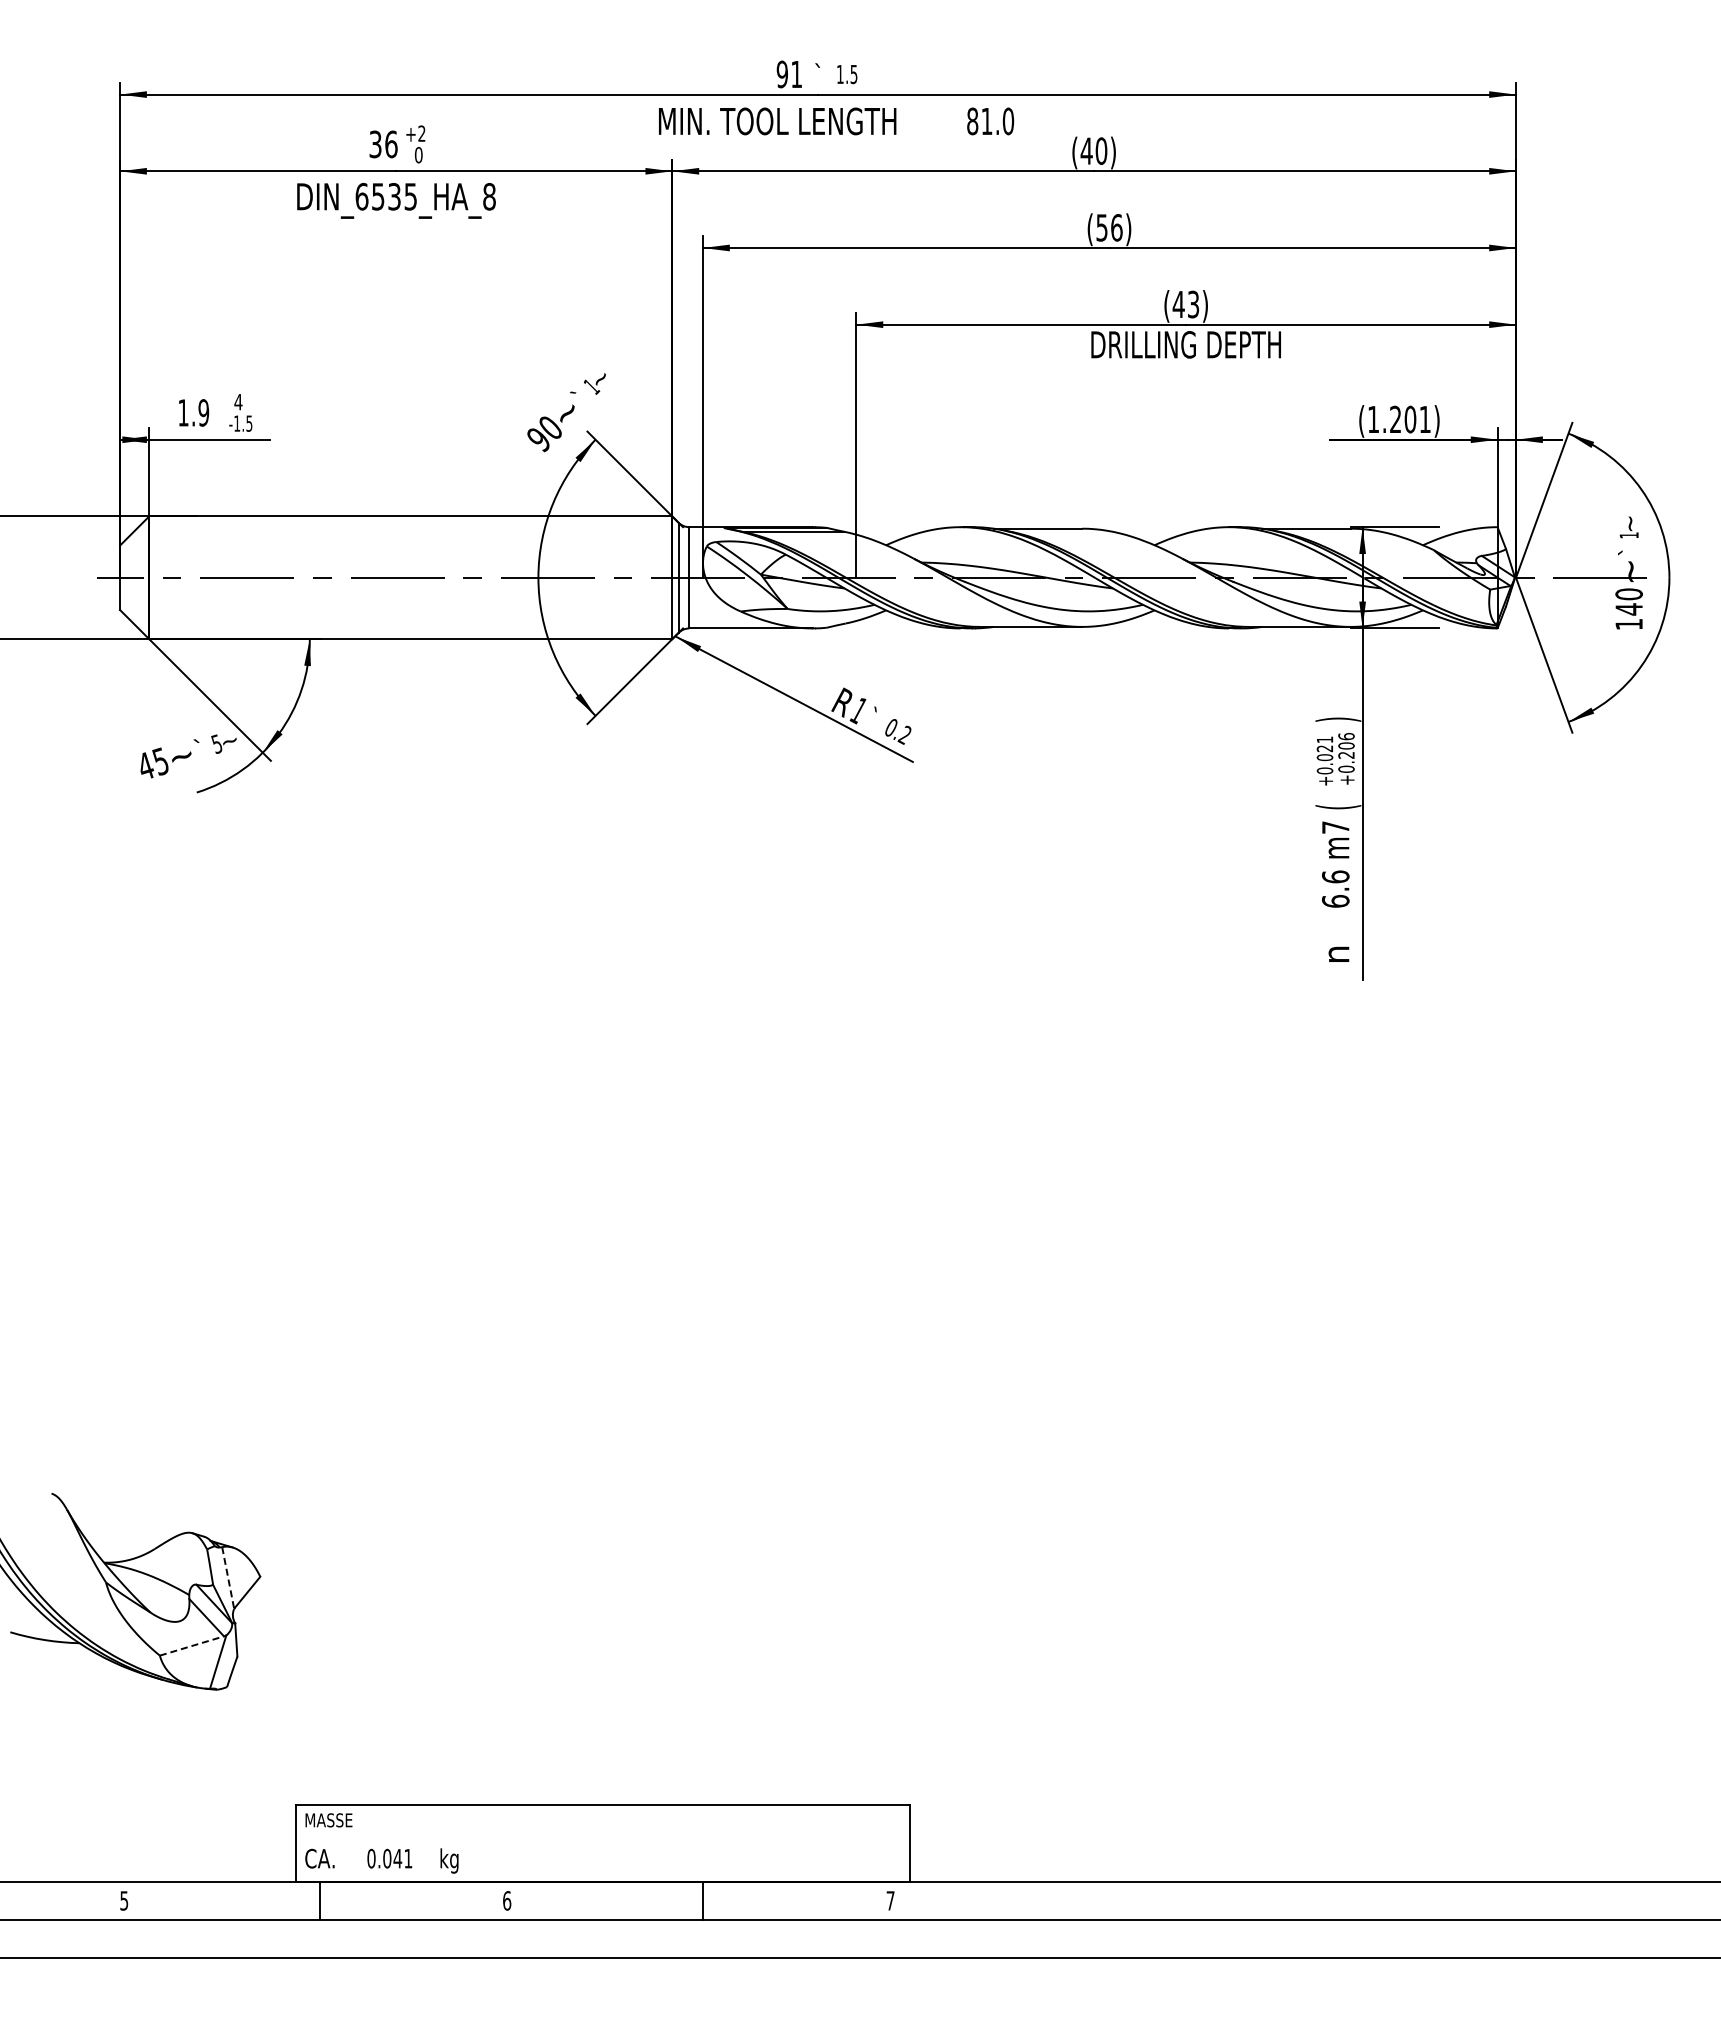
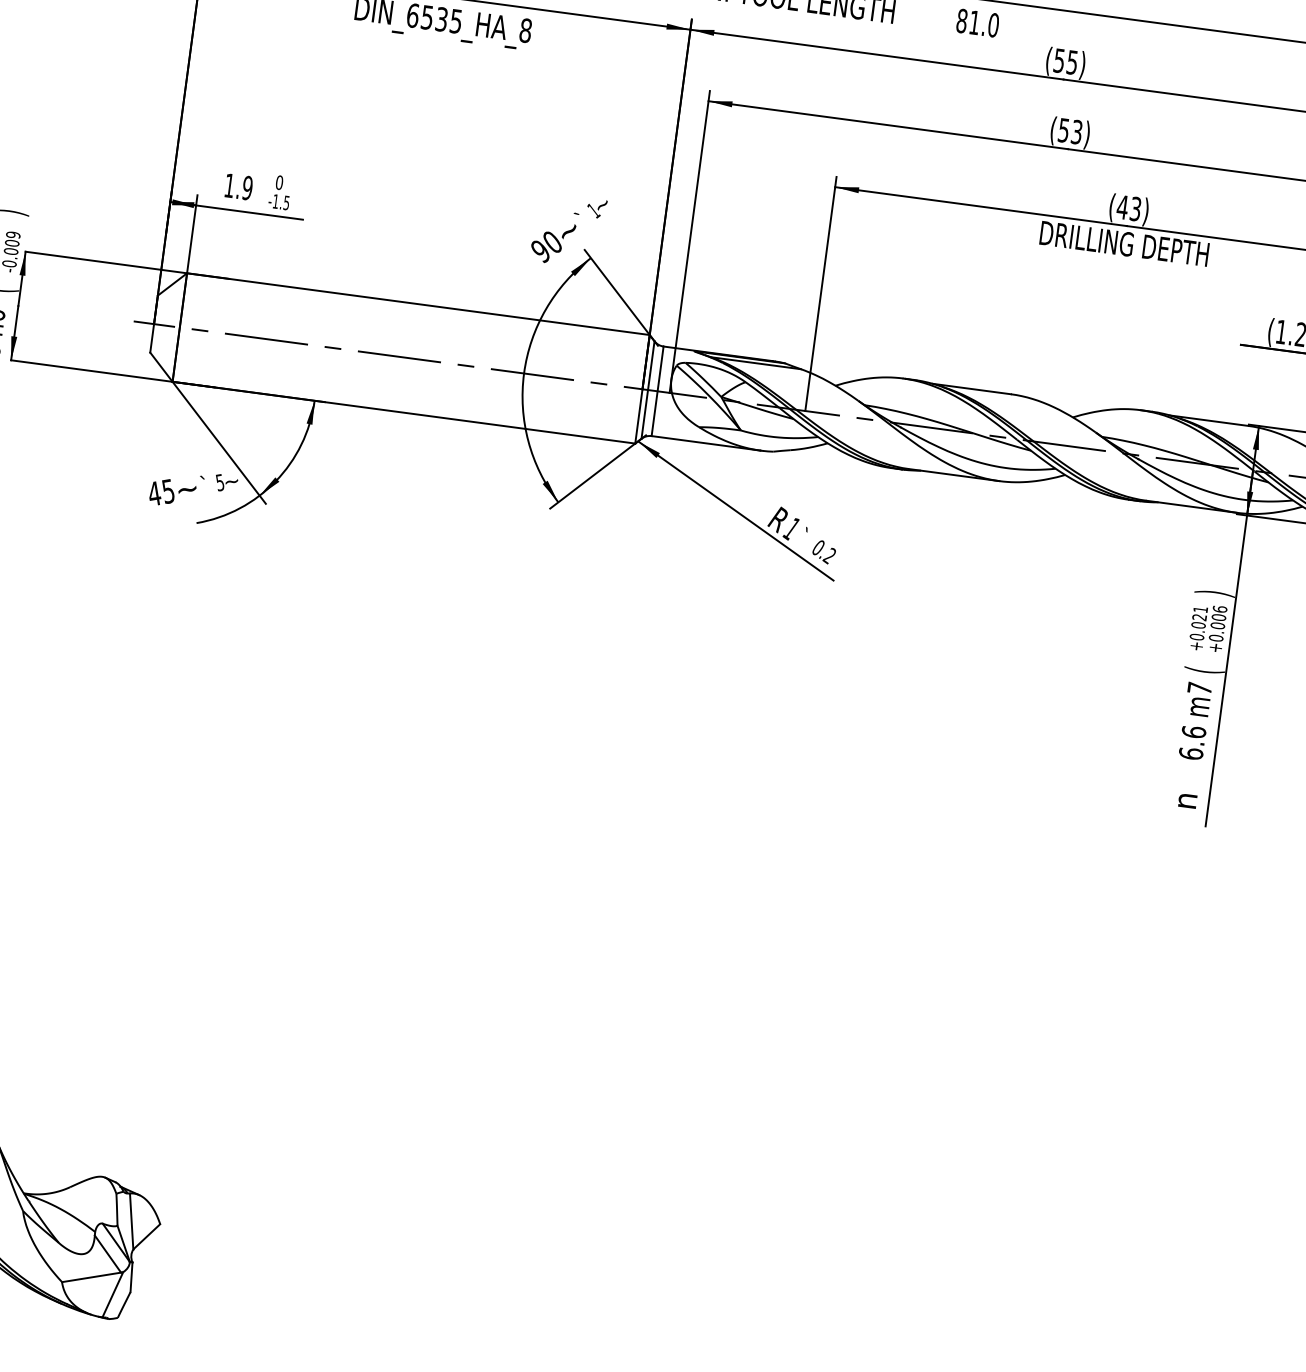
text: (1093, 150) -> (1065, 61), (40) -> (55)
text: (1116, 227) -> (1076, 131), (56) -> (53)
text: (238, 401) -> (279, 182), 4 -> 0
text: (1346, 754) -> (1217, 625), +0.206 -> +0.006
line: (228, 1578) -> (131, 1221), dashed -> solid
line: (192, 1645) -> (92, 1277), dashed -> solid

